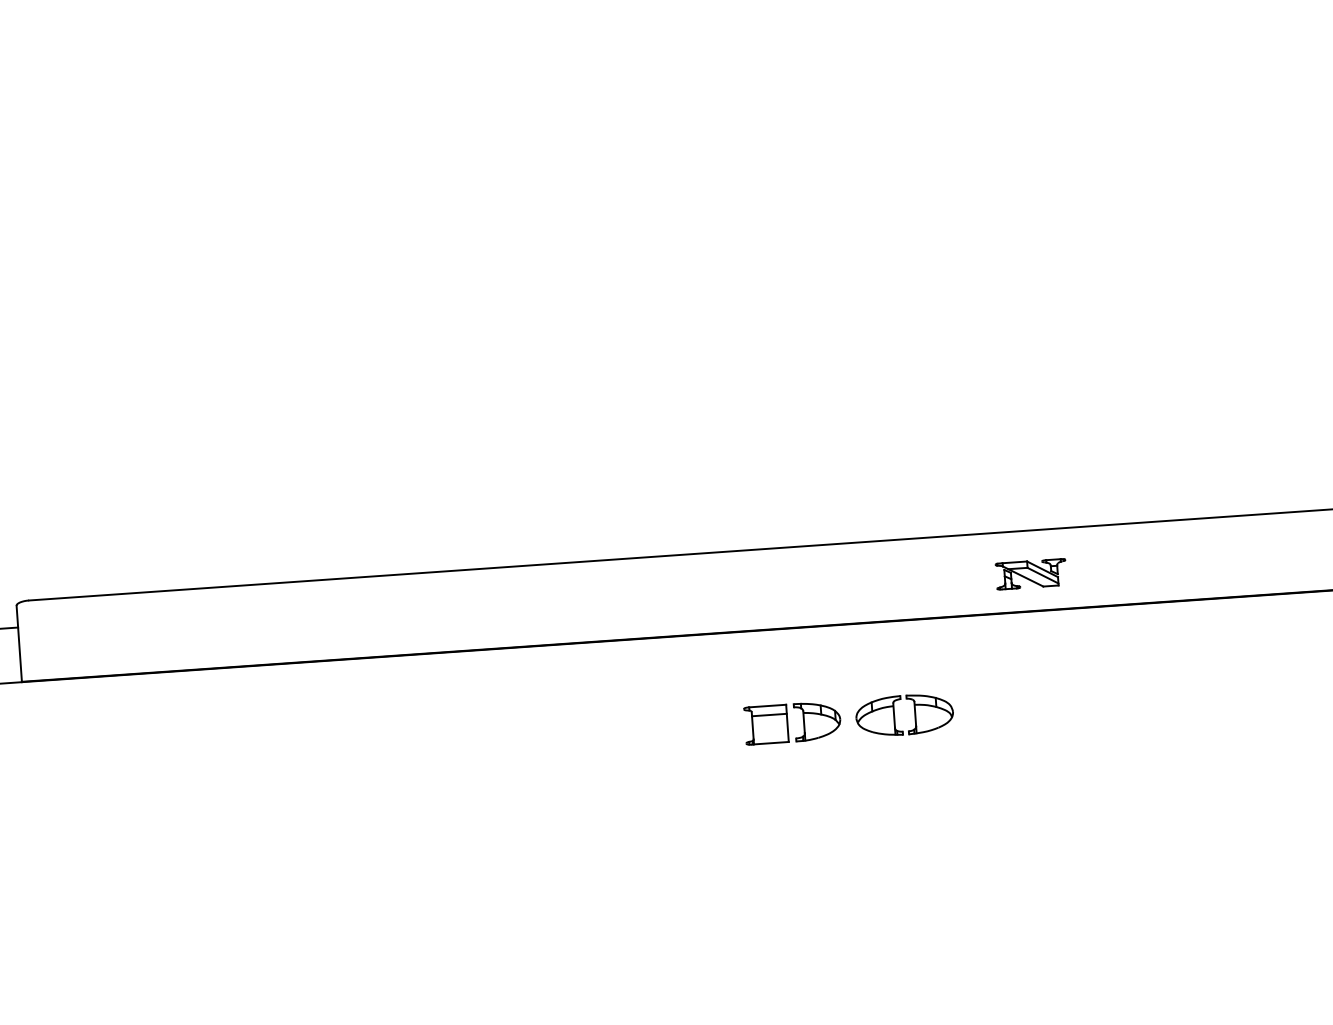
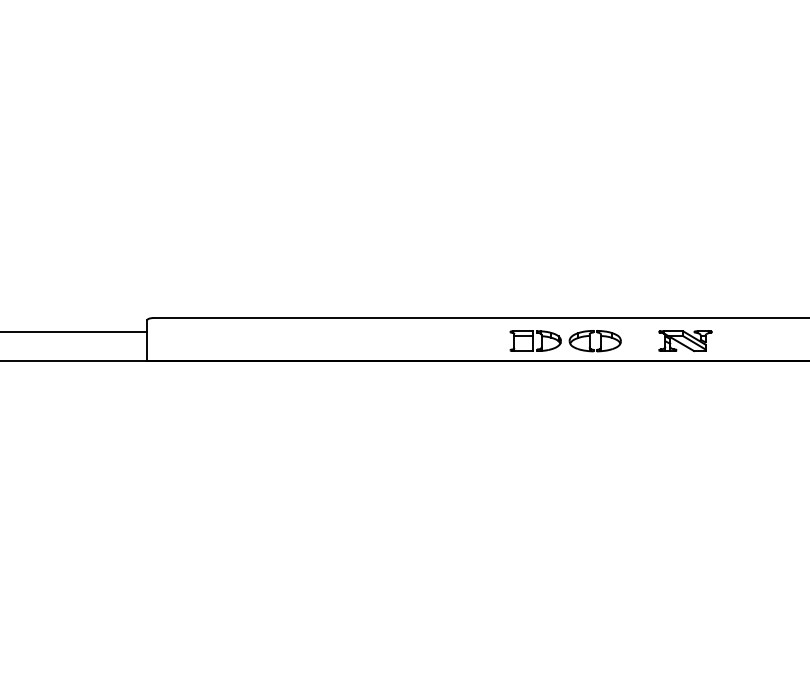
part: (1031, 574) -> (685, 341), size x1.43
part: (848, 719) -> (565, 341), moved

